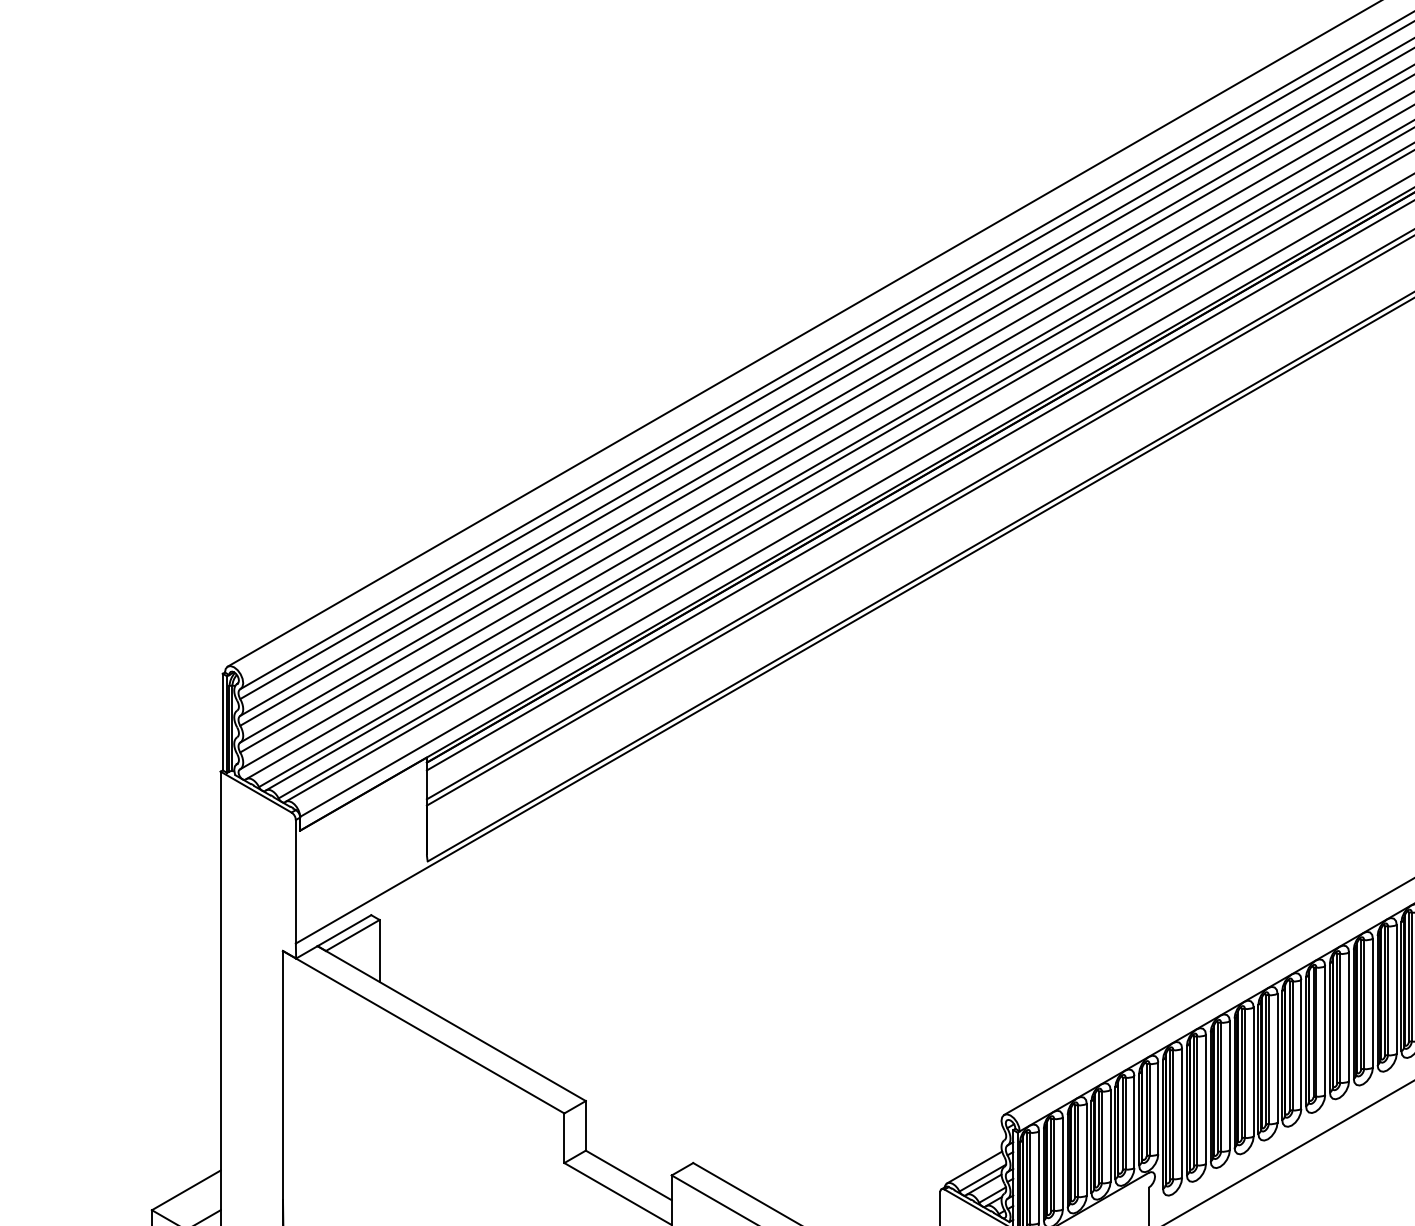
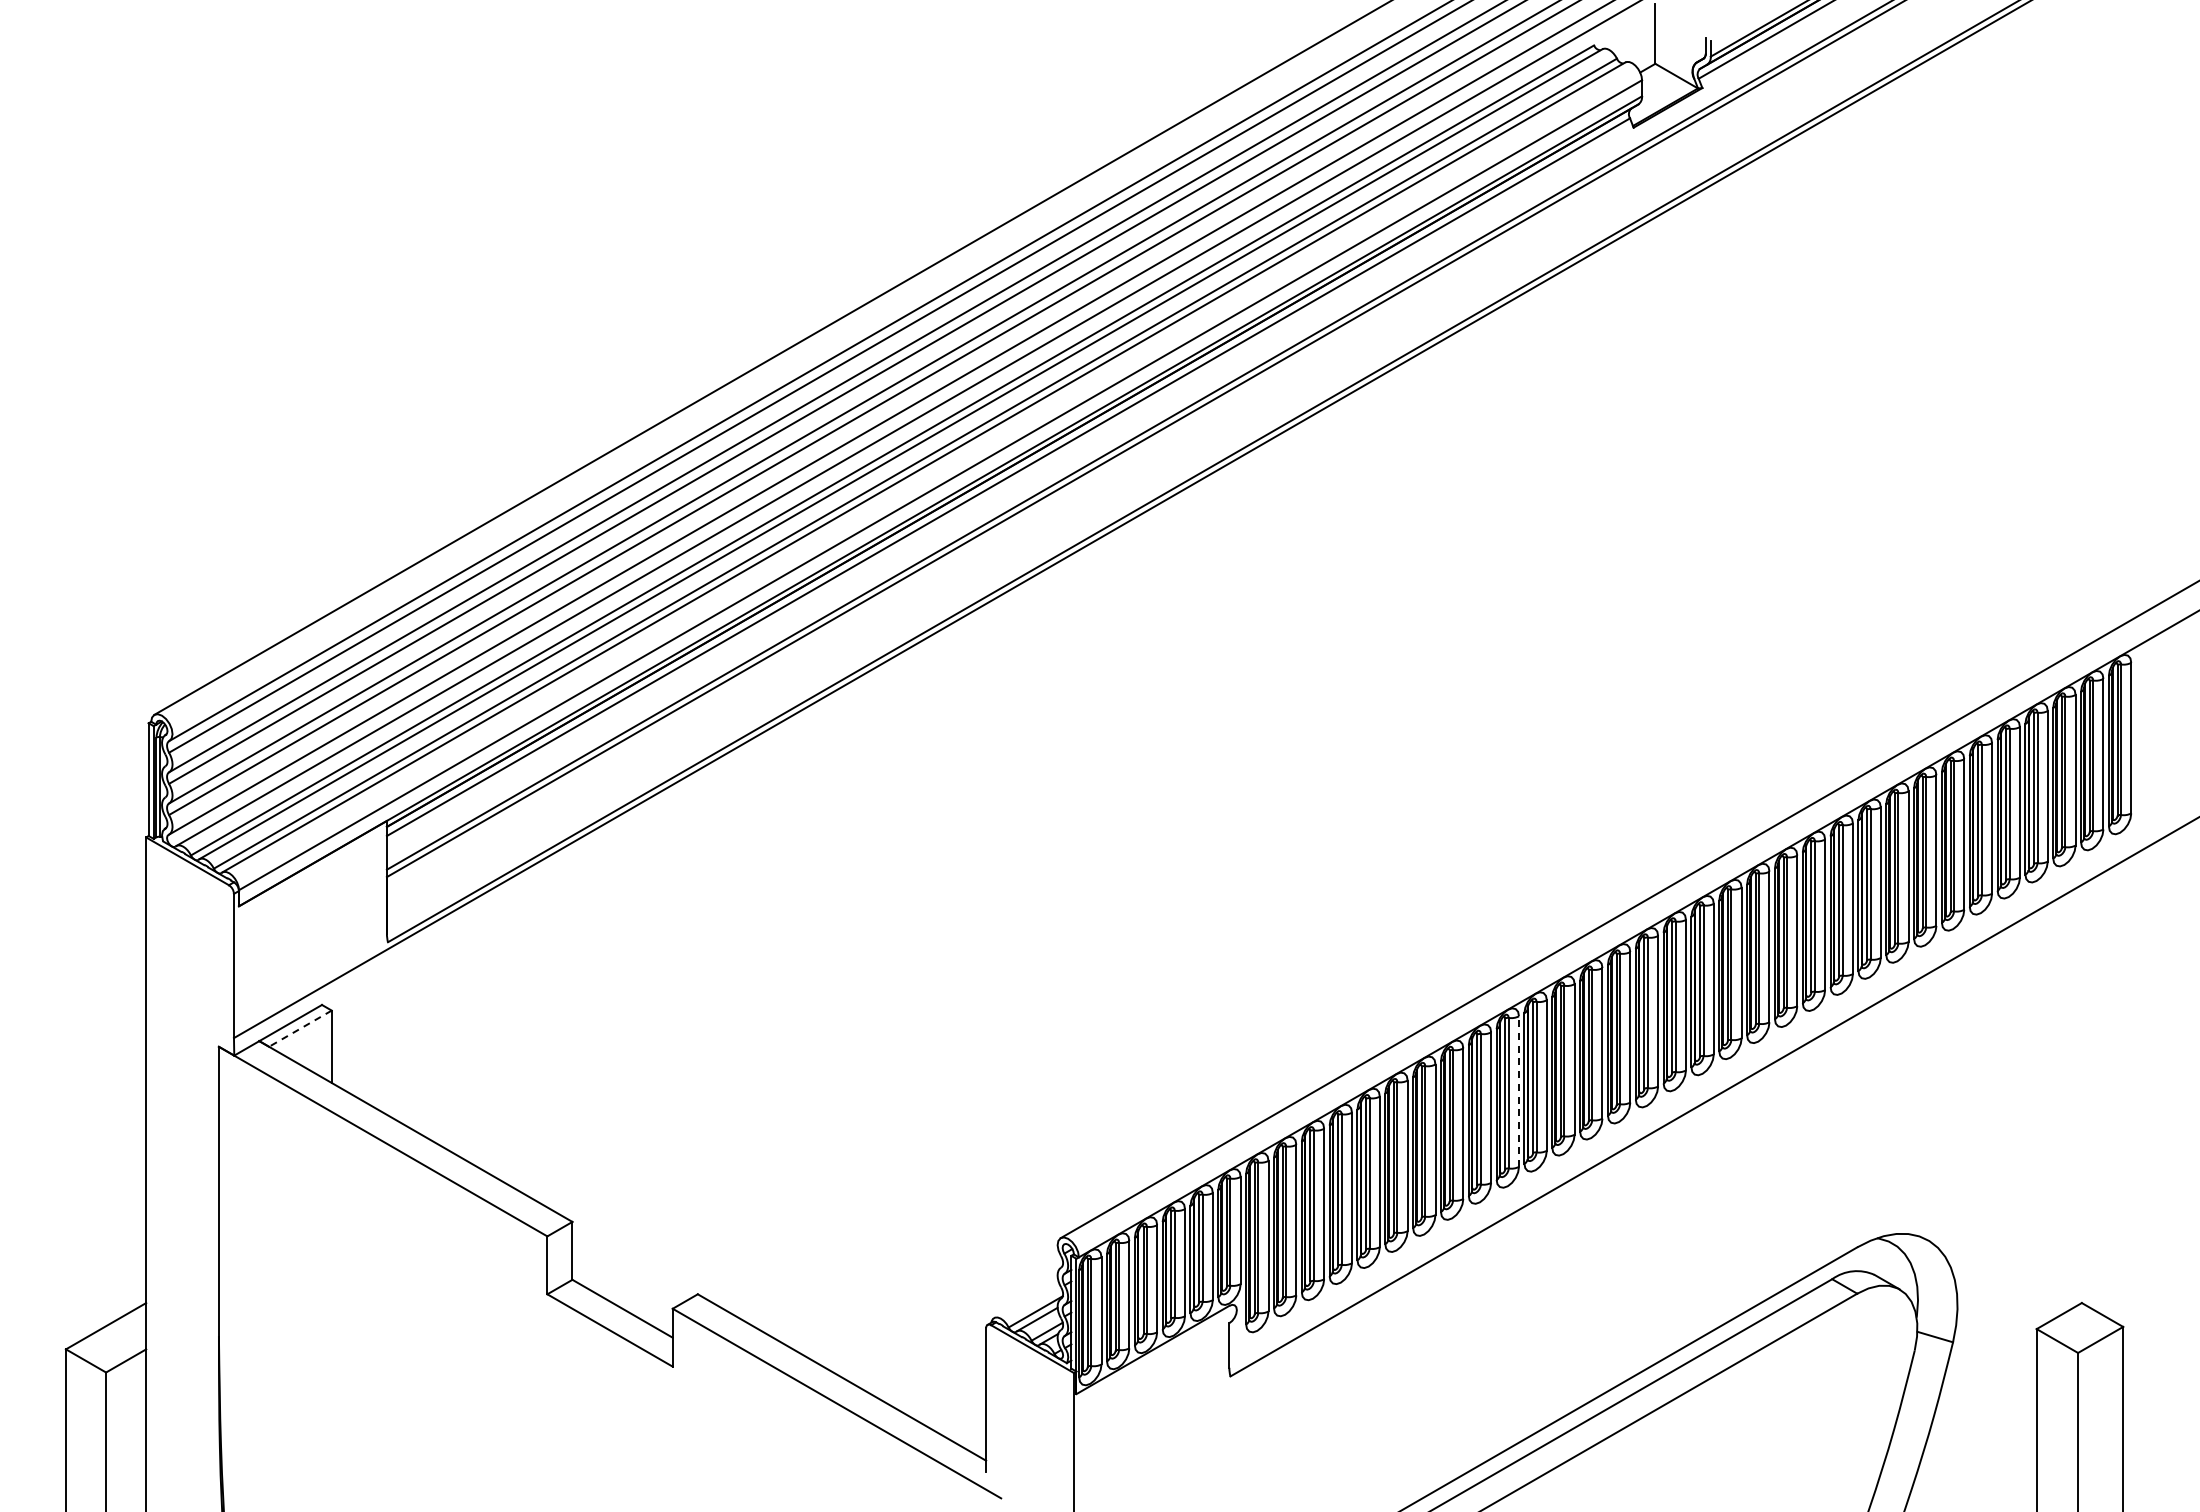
line: (352, 935) -> (300, 1028), solid -> dashed
line: (1396, 989) -> (1518, 1091), solid -> dashed
line: (974, 1167) -> (1026, 1299), removed

